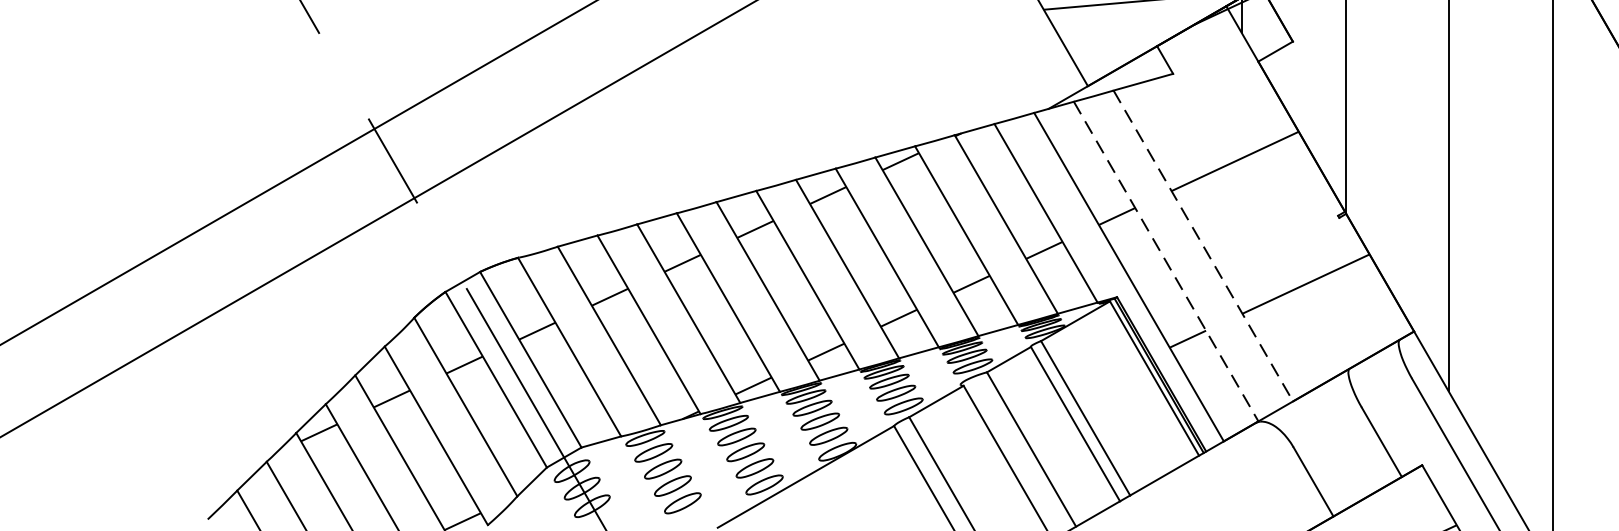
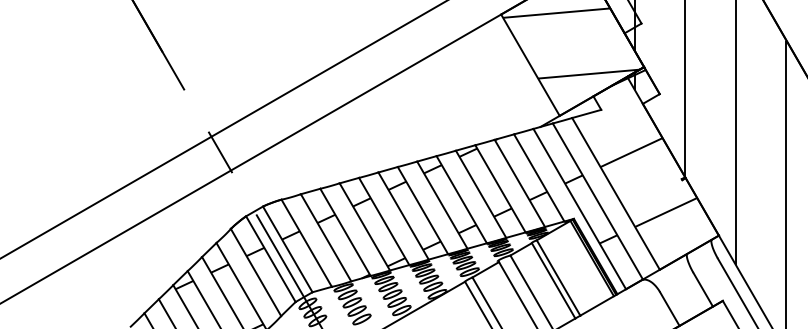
line: (1204, 245) -> (616, 193), dashed -> solid
line: (1167, 261) -> (598, 201), dashed -> solid

